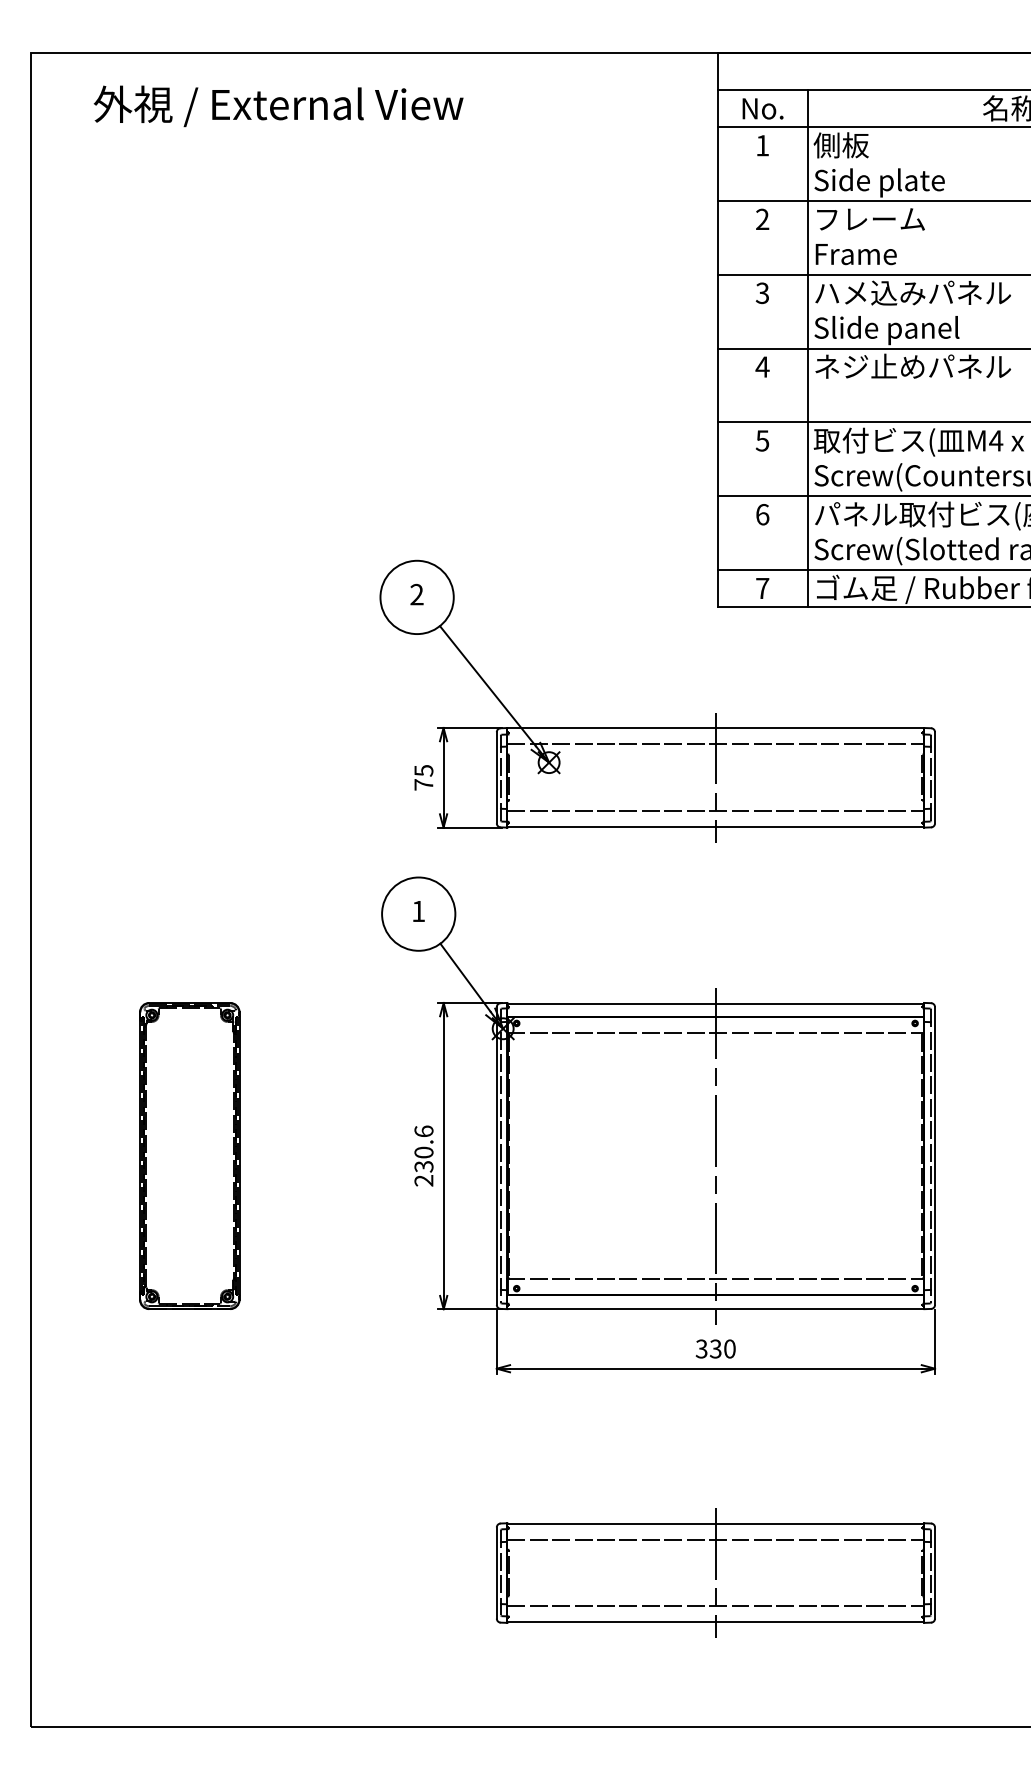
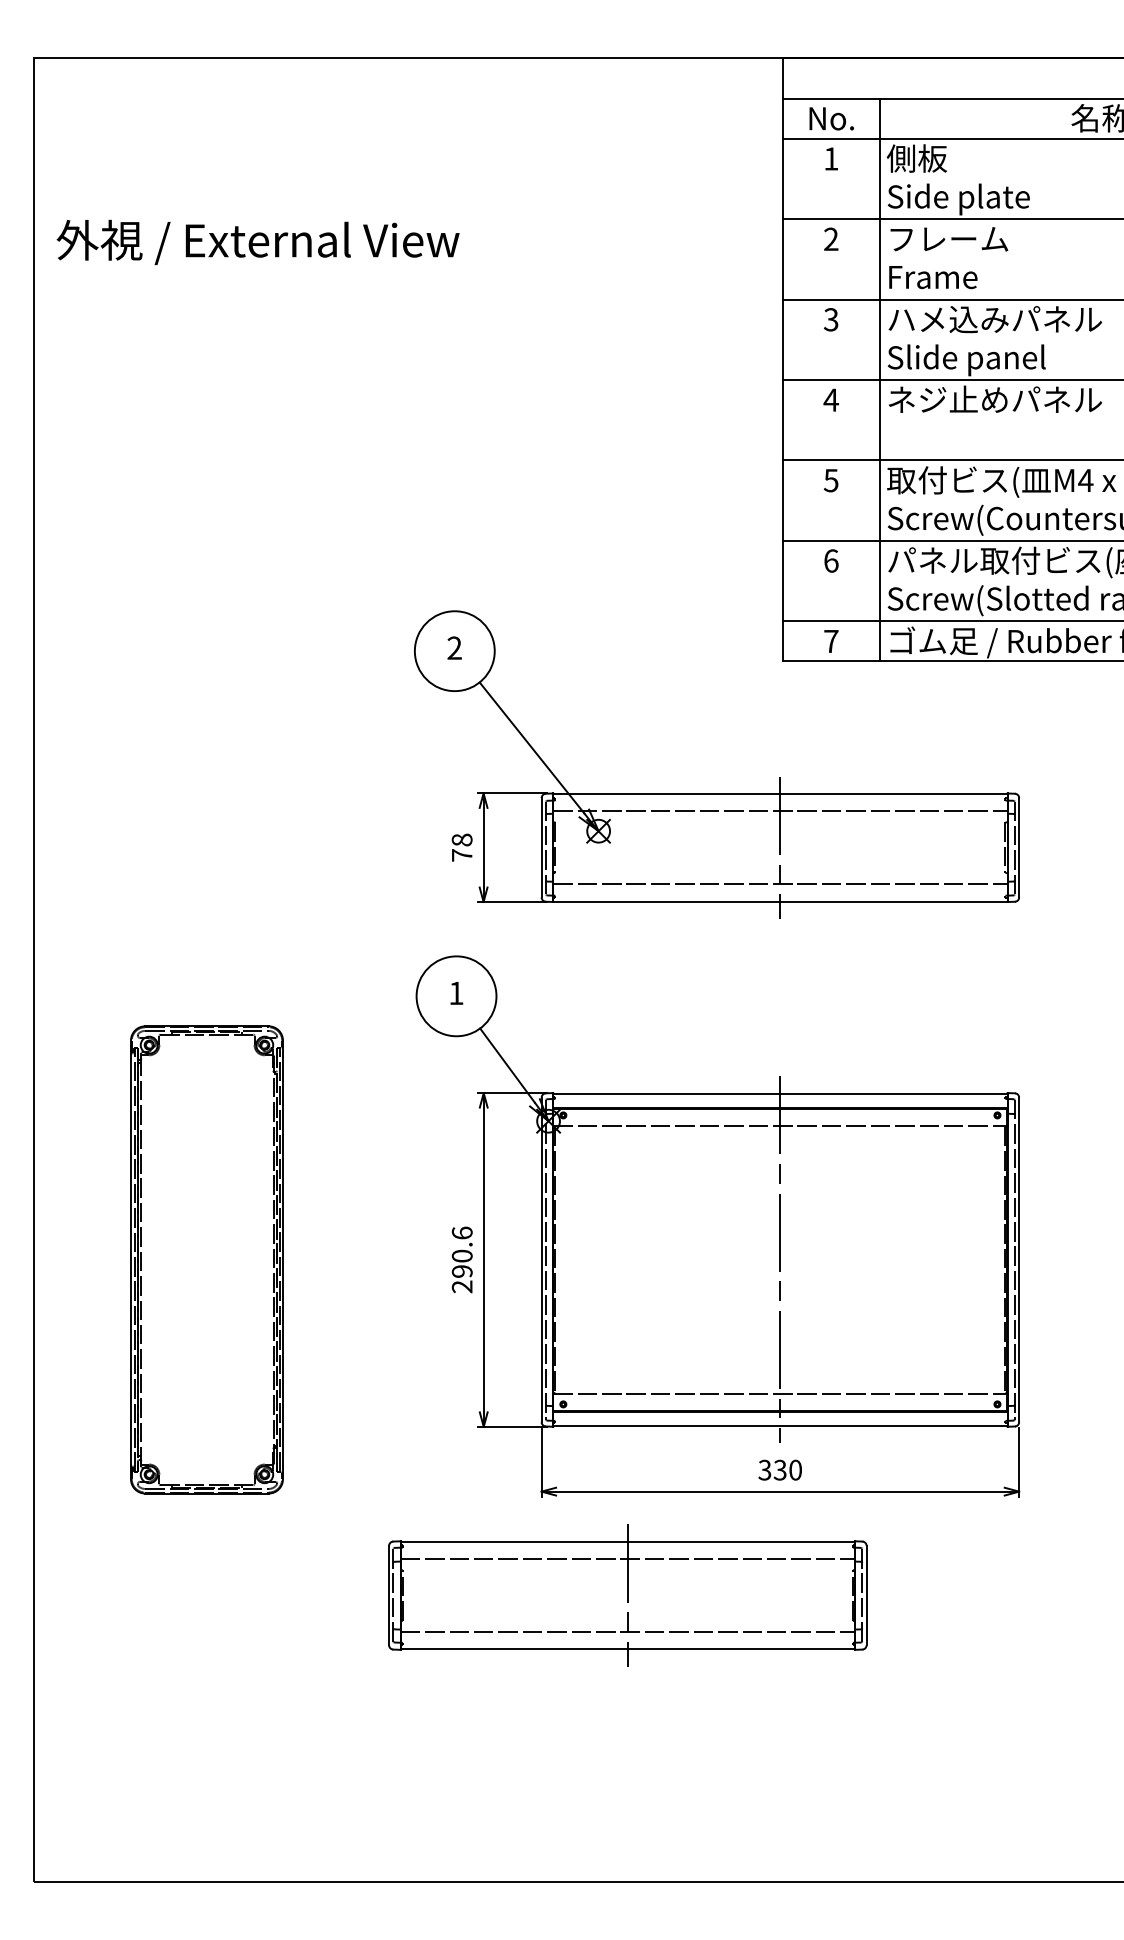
text: (278, 106) -> (257, 242), moved
text: (423, 770) -> (461, 839), 75 -> 78
part: (189, 1155) -> (206, 1259), size x1.4
text: (423, 1166) -> (461, 1271), 230.6 -> 290.6
part: (715, 1572) -> (627, 1594), moved

